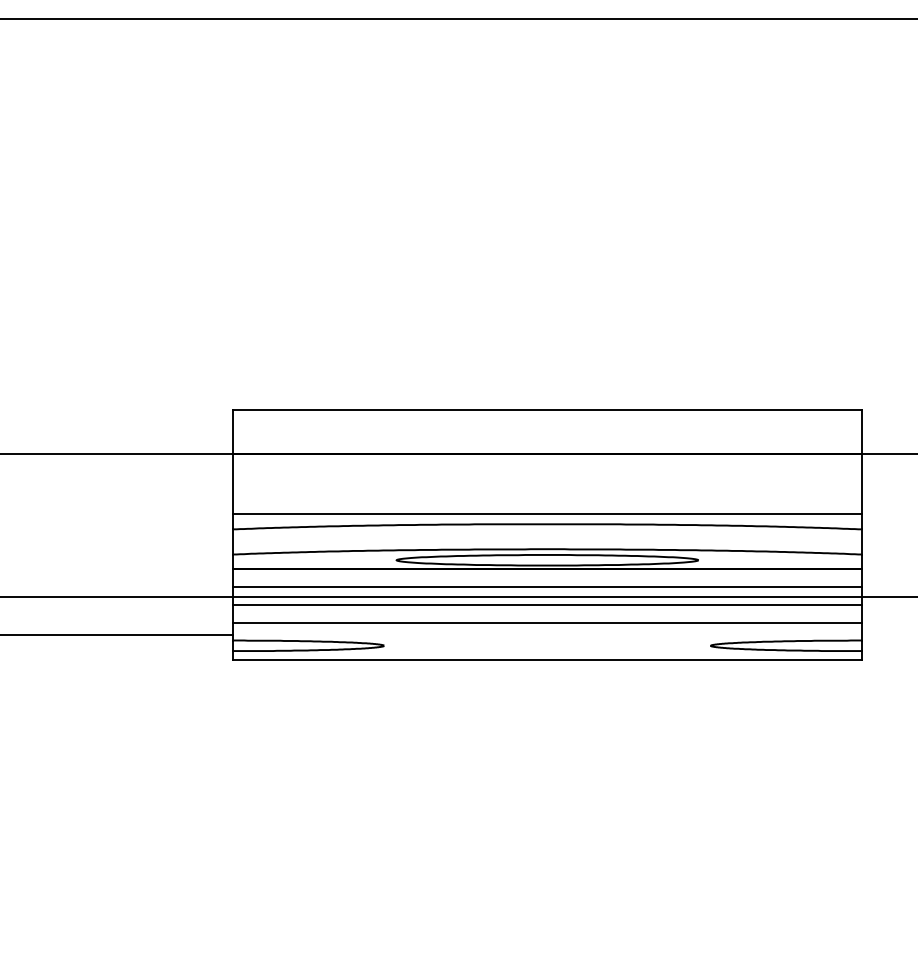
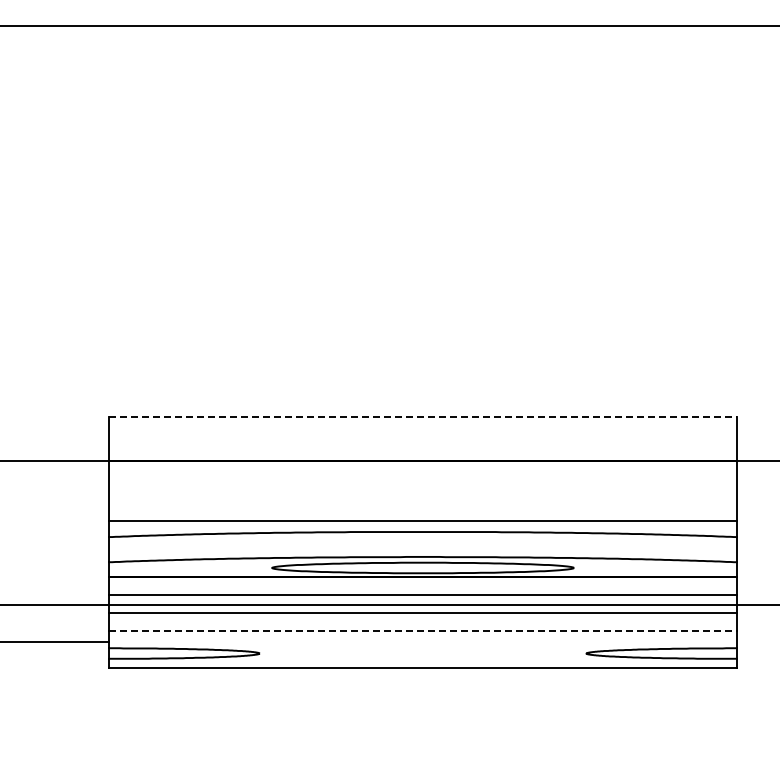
line: (548, 409) -> (424, 417), solid -> dashed
line: (548, 623) -> (424, 631), solid -> dashed

